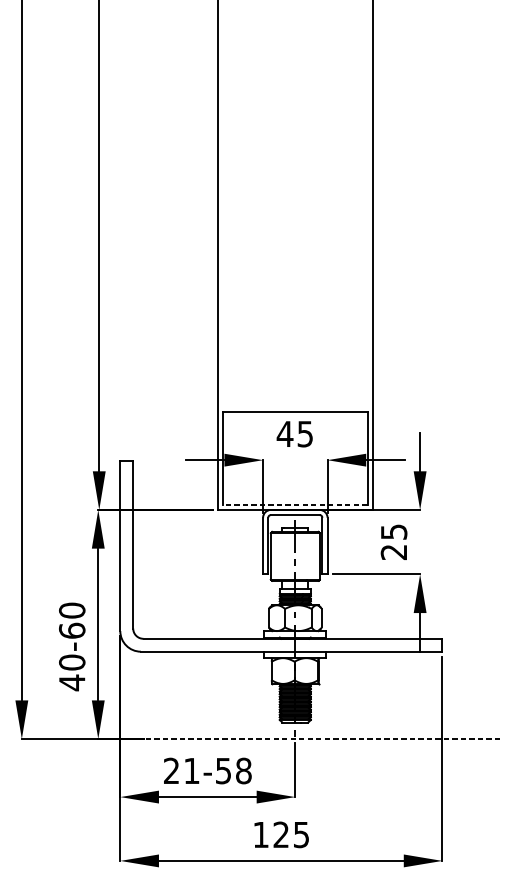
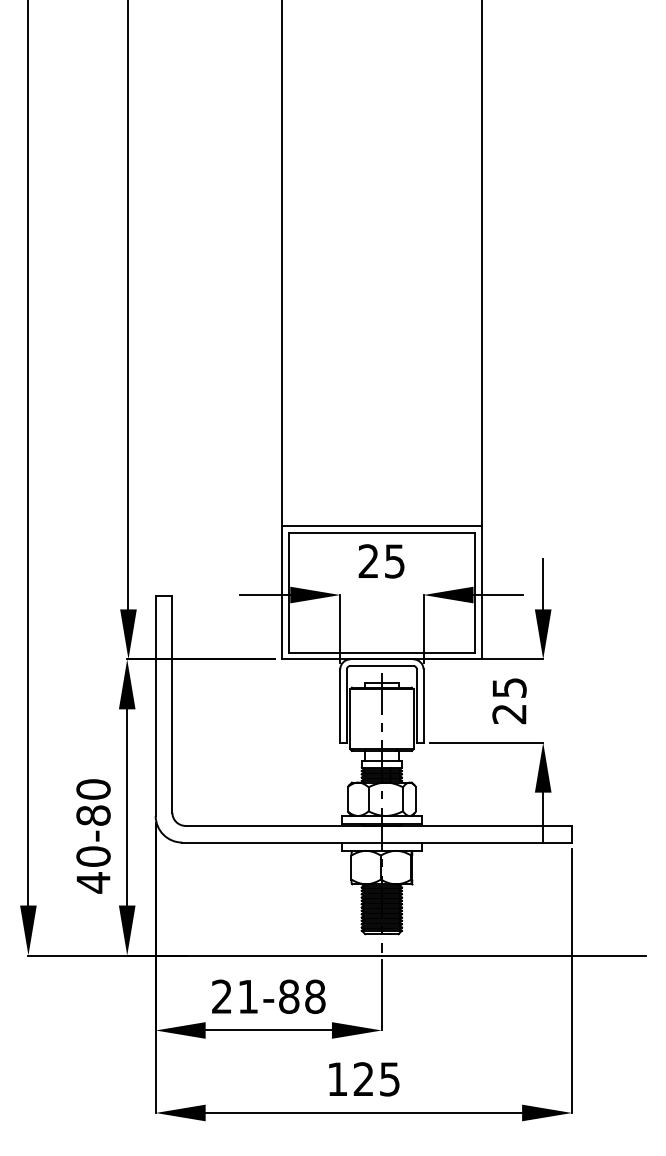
line: (295, 407) -> (381, 526), added
text: (284, 433) -> (368, 560), 45 -> 25
line: (295, 504) -> (381, 652), dashed -> solid
text: (72, 630) -> (93, 815), 40-60 -> 40-80
line: (310, 739) -> (401, 955), dashed -> solid
text: (223, 770) -> (289, 996), 21-58 -> 21-88

